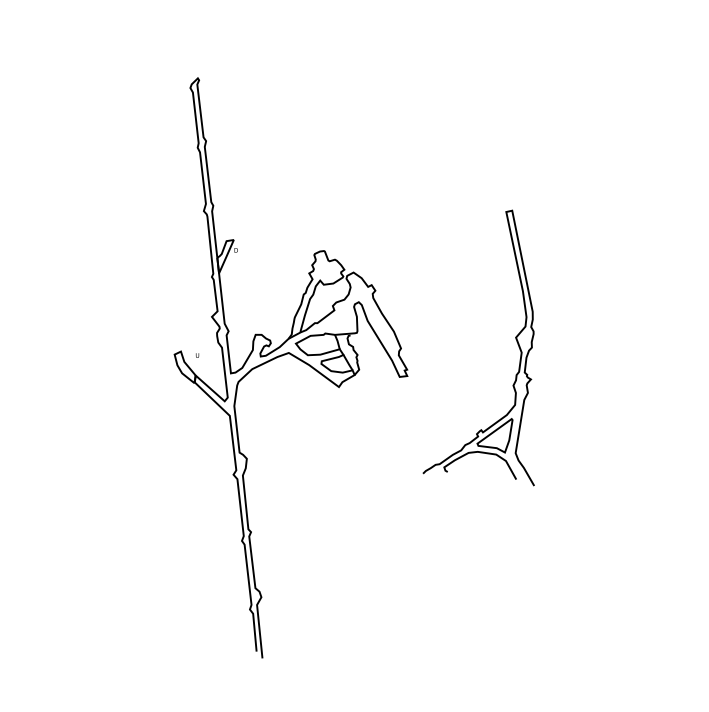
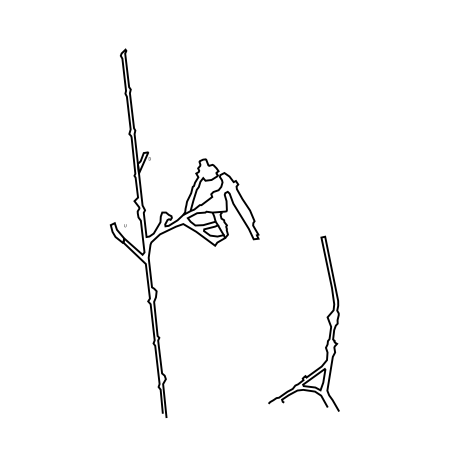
part: (514, 337) -> (326, 317), moved

